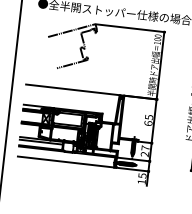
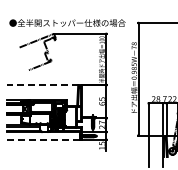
line: (72, 90) -> (42, 85), solid -> dashed
line: (65, 161) -> (43, 139), solid -> dashed

